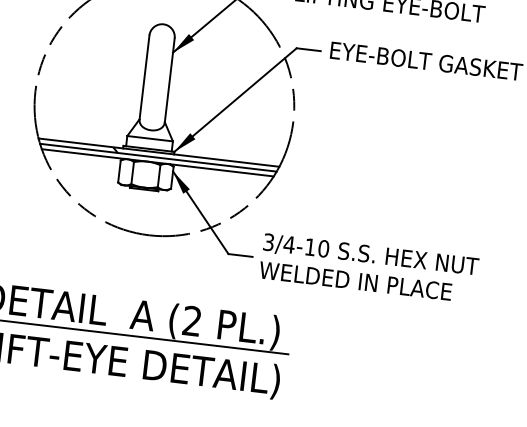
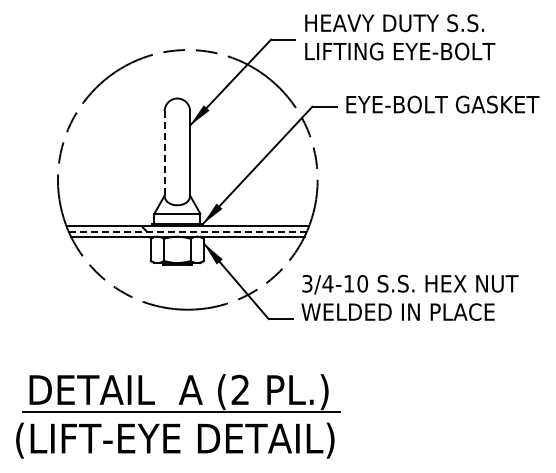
line: (144, 77) -> (164, 153), solid -> dashed
line: (159, 157) -> (188, 231), solid -> dashed
text: (368, 267) -> (409, 297), moved

